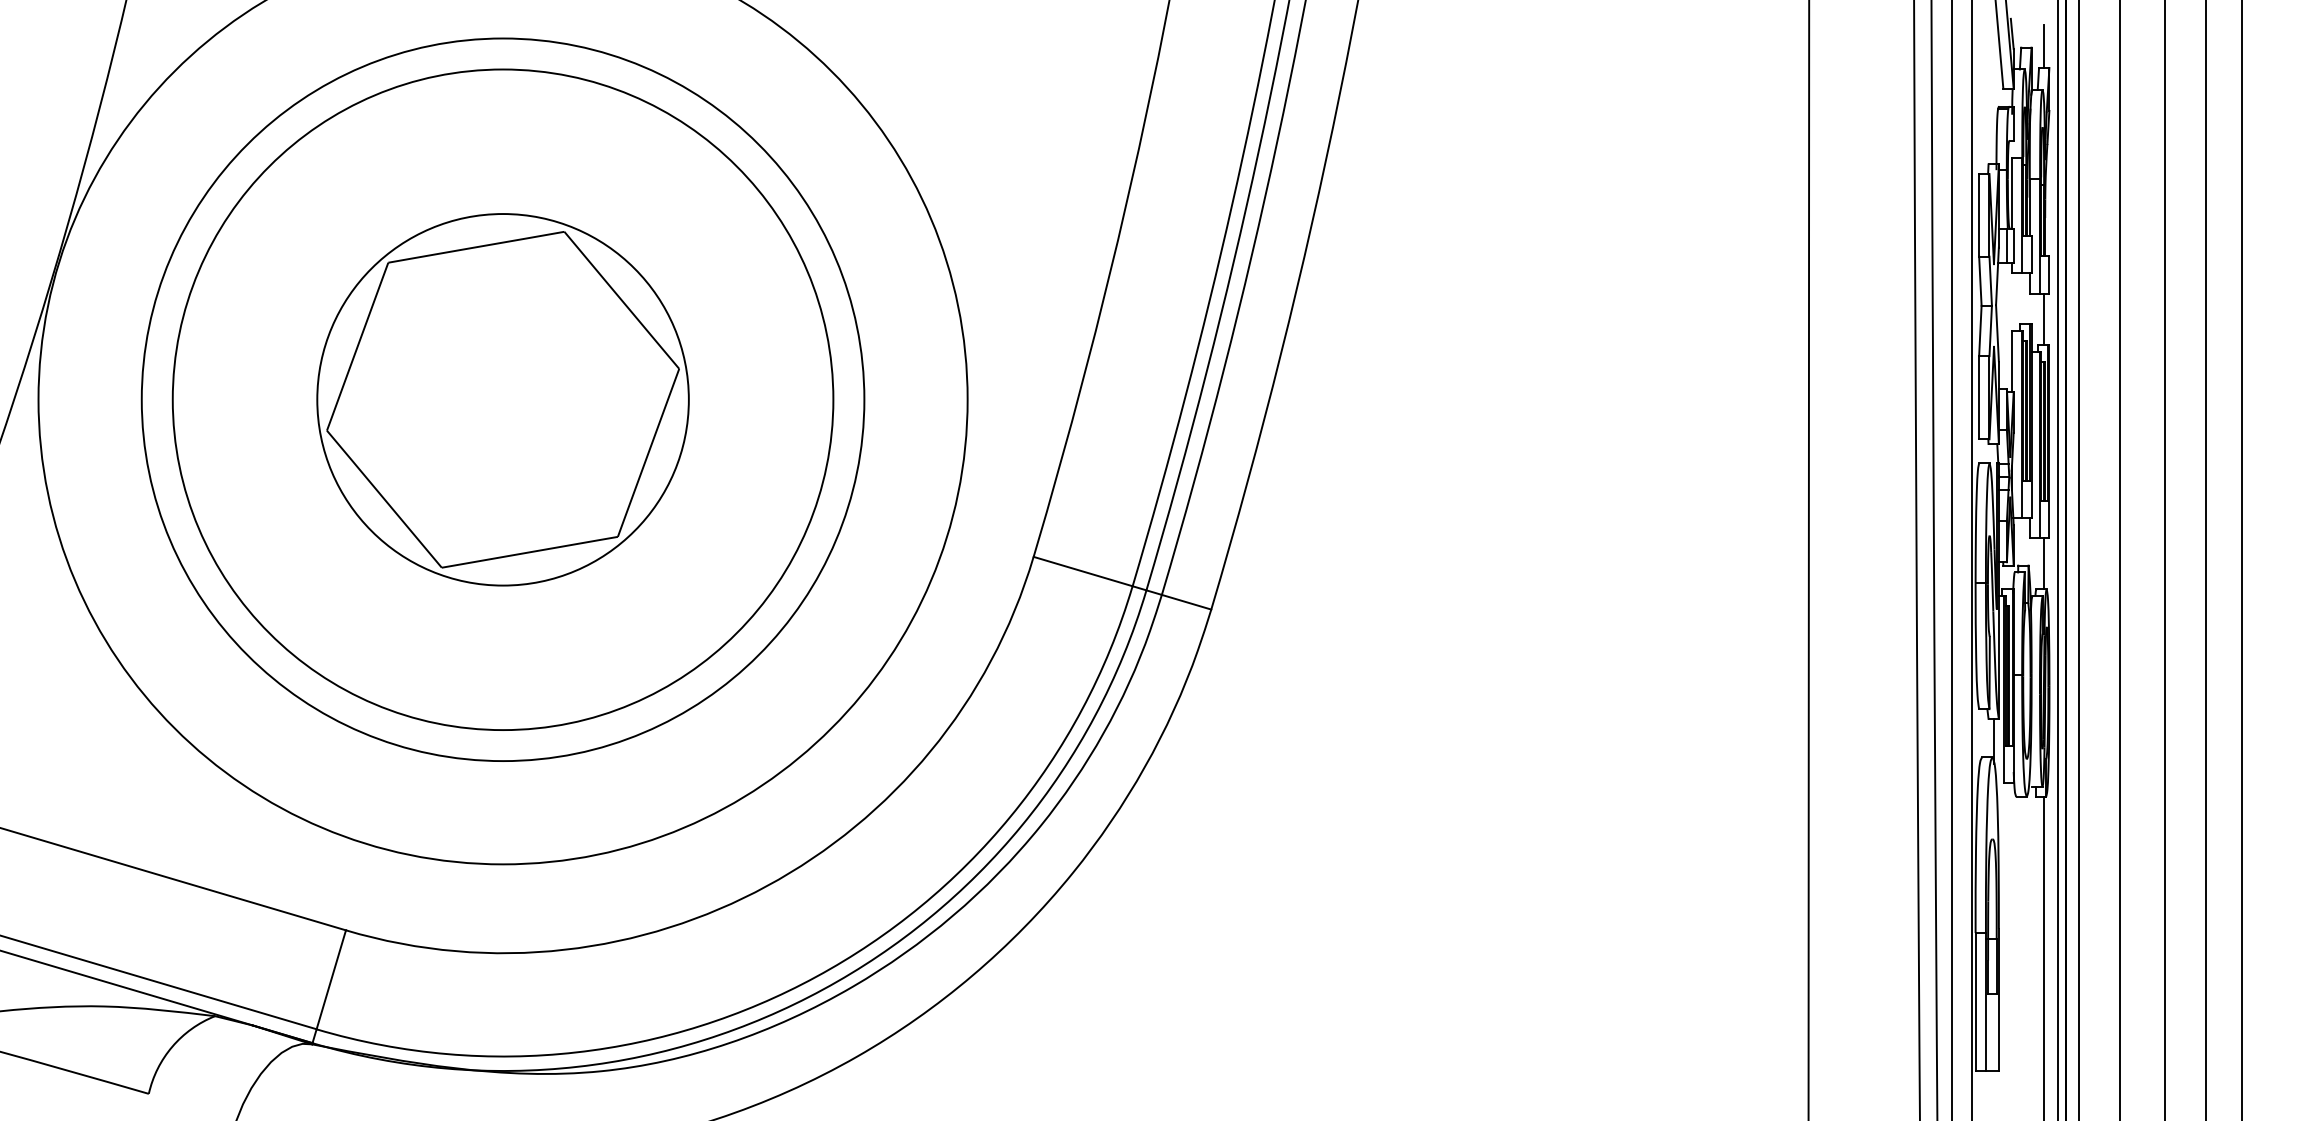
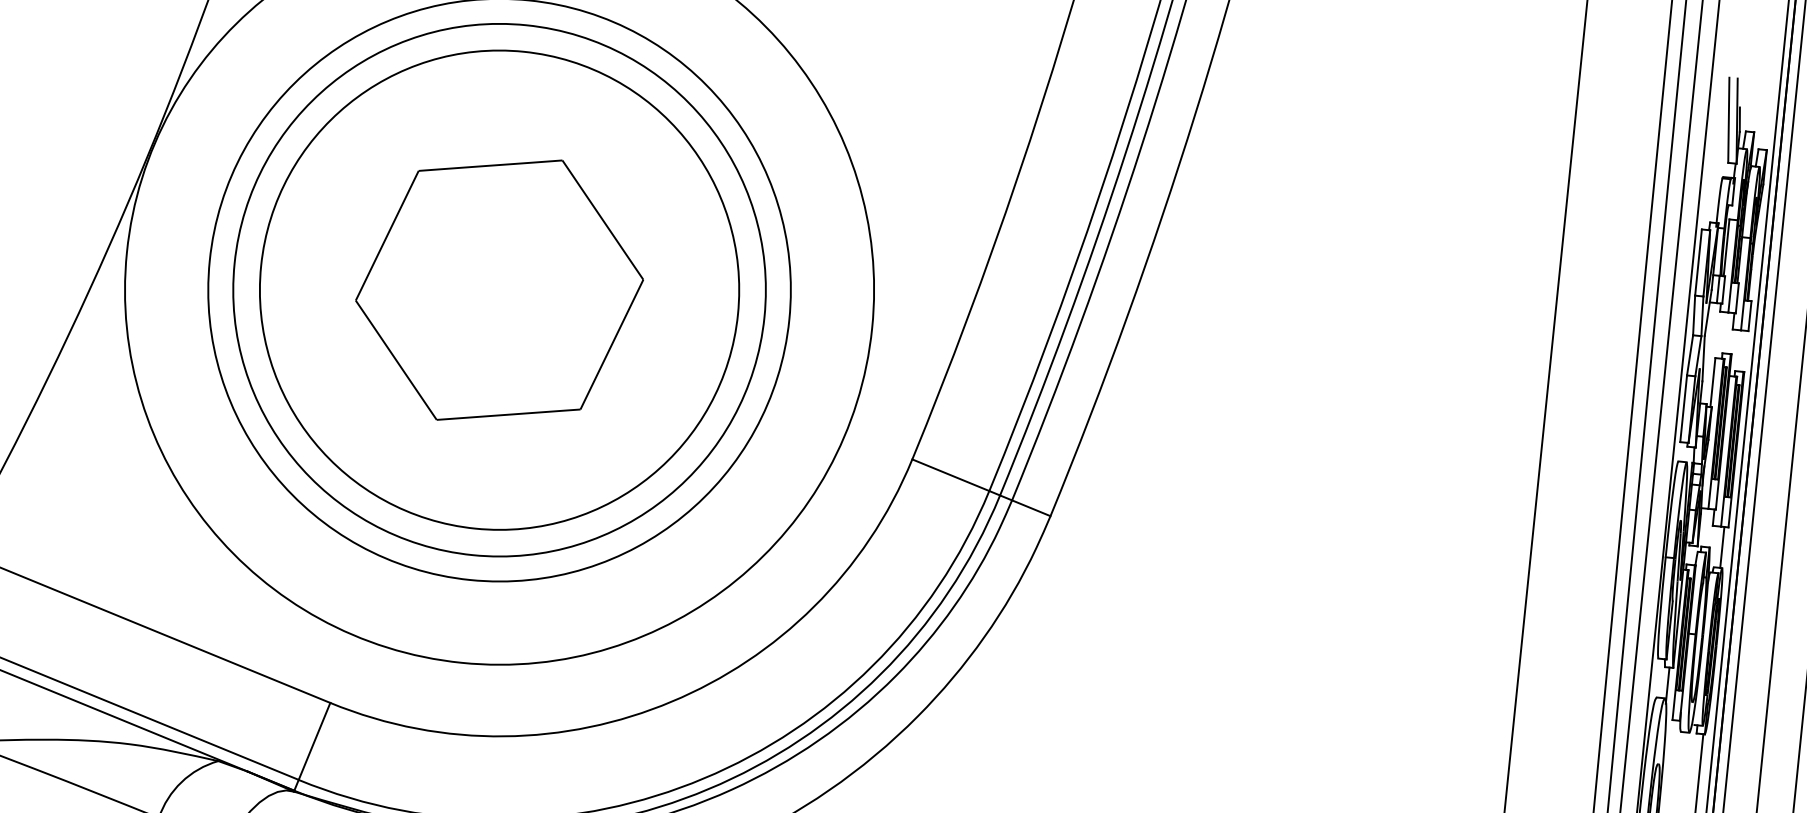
line: (2044, 46) -> (1764, 132), removed
line: (2044, 318) -> (1742, 350), removed
circle: (502, 399) -> (499, 289), size x1.6

